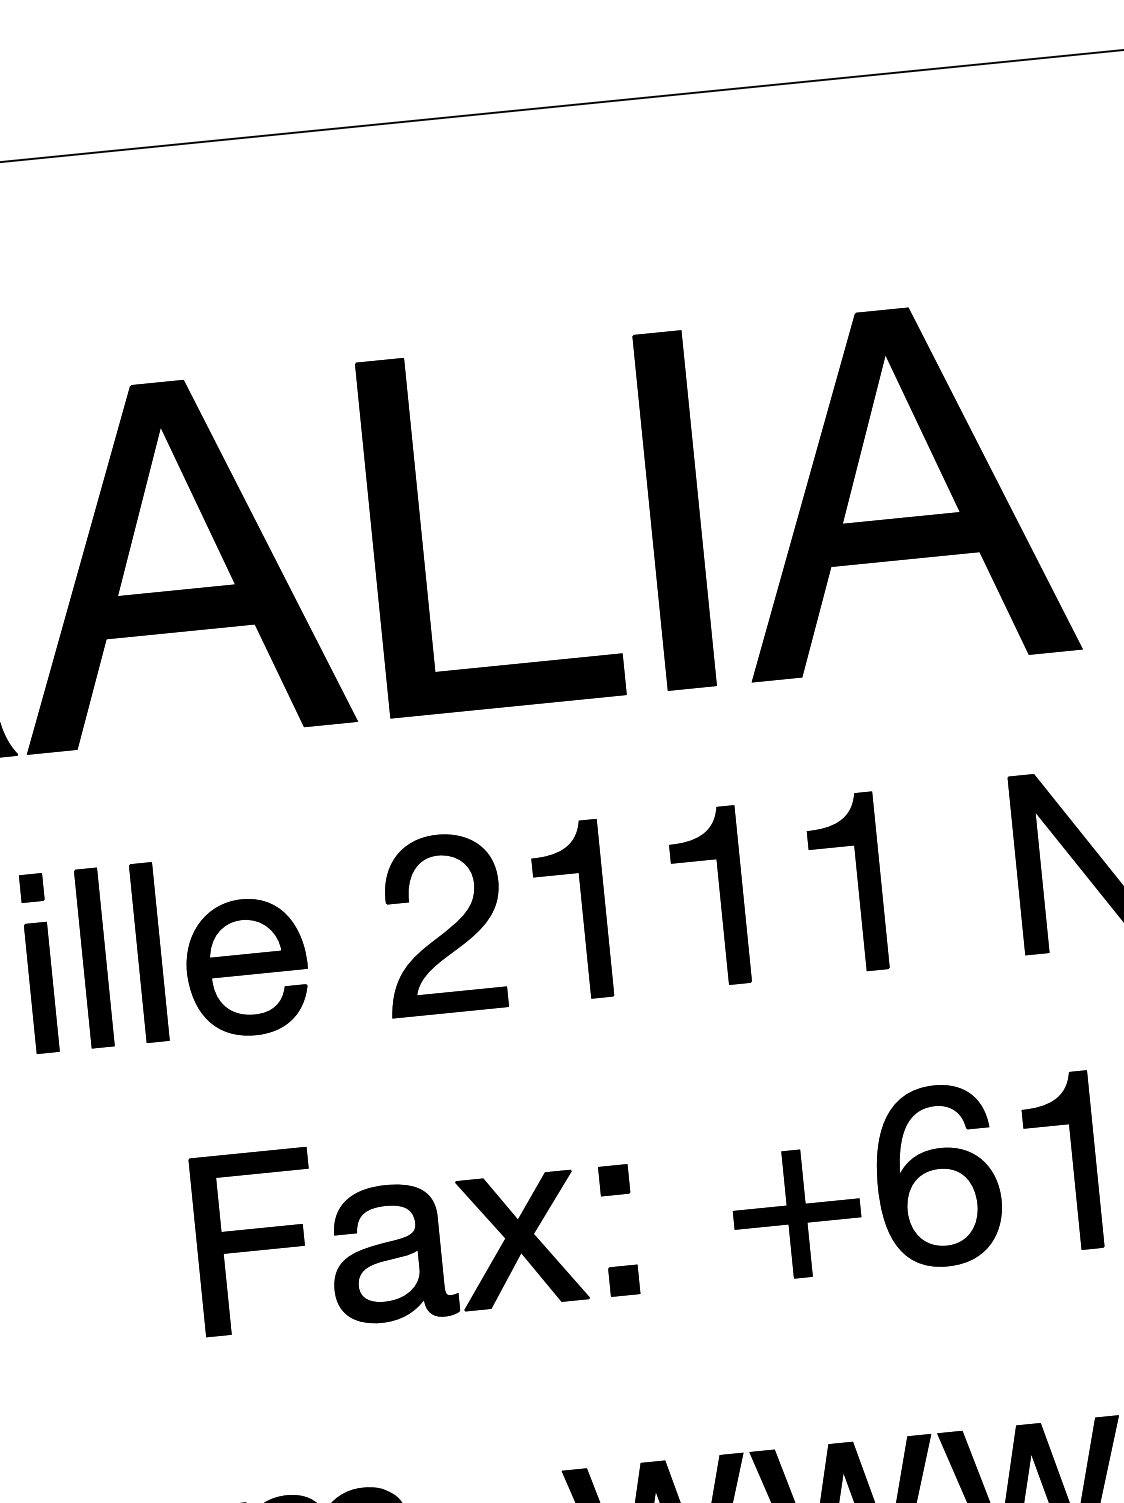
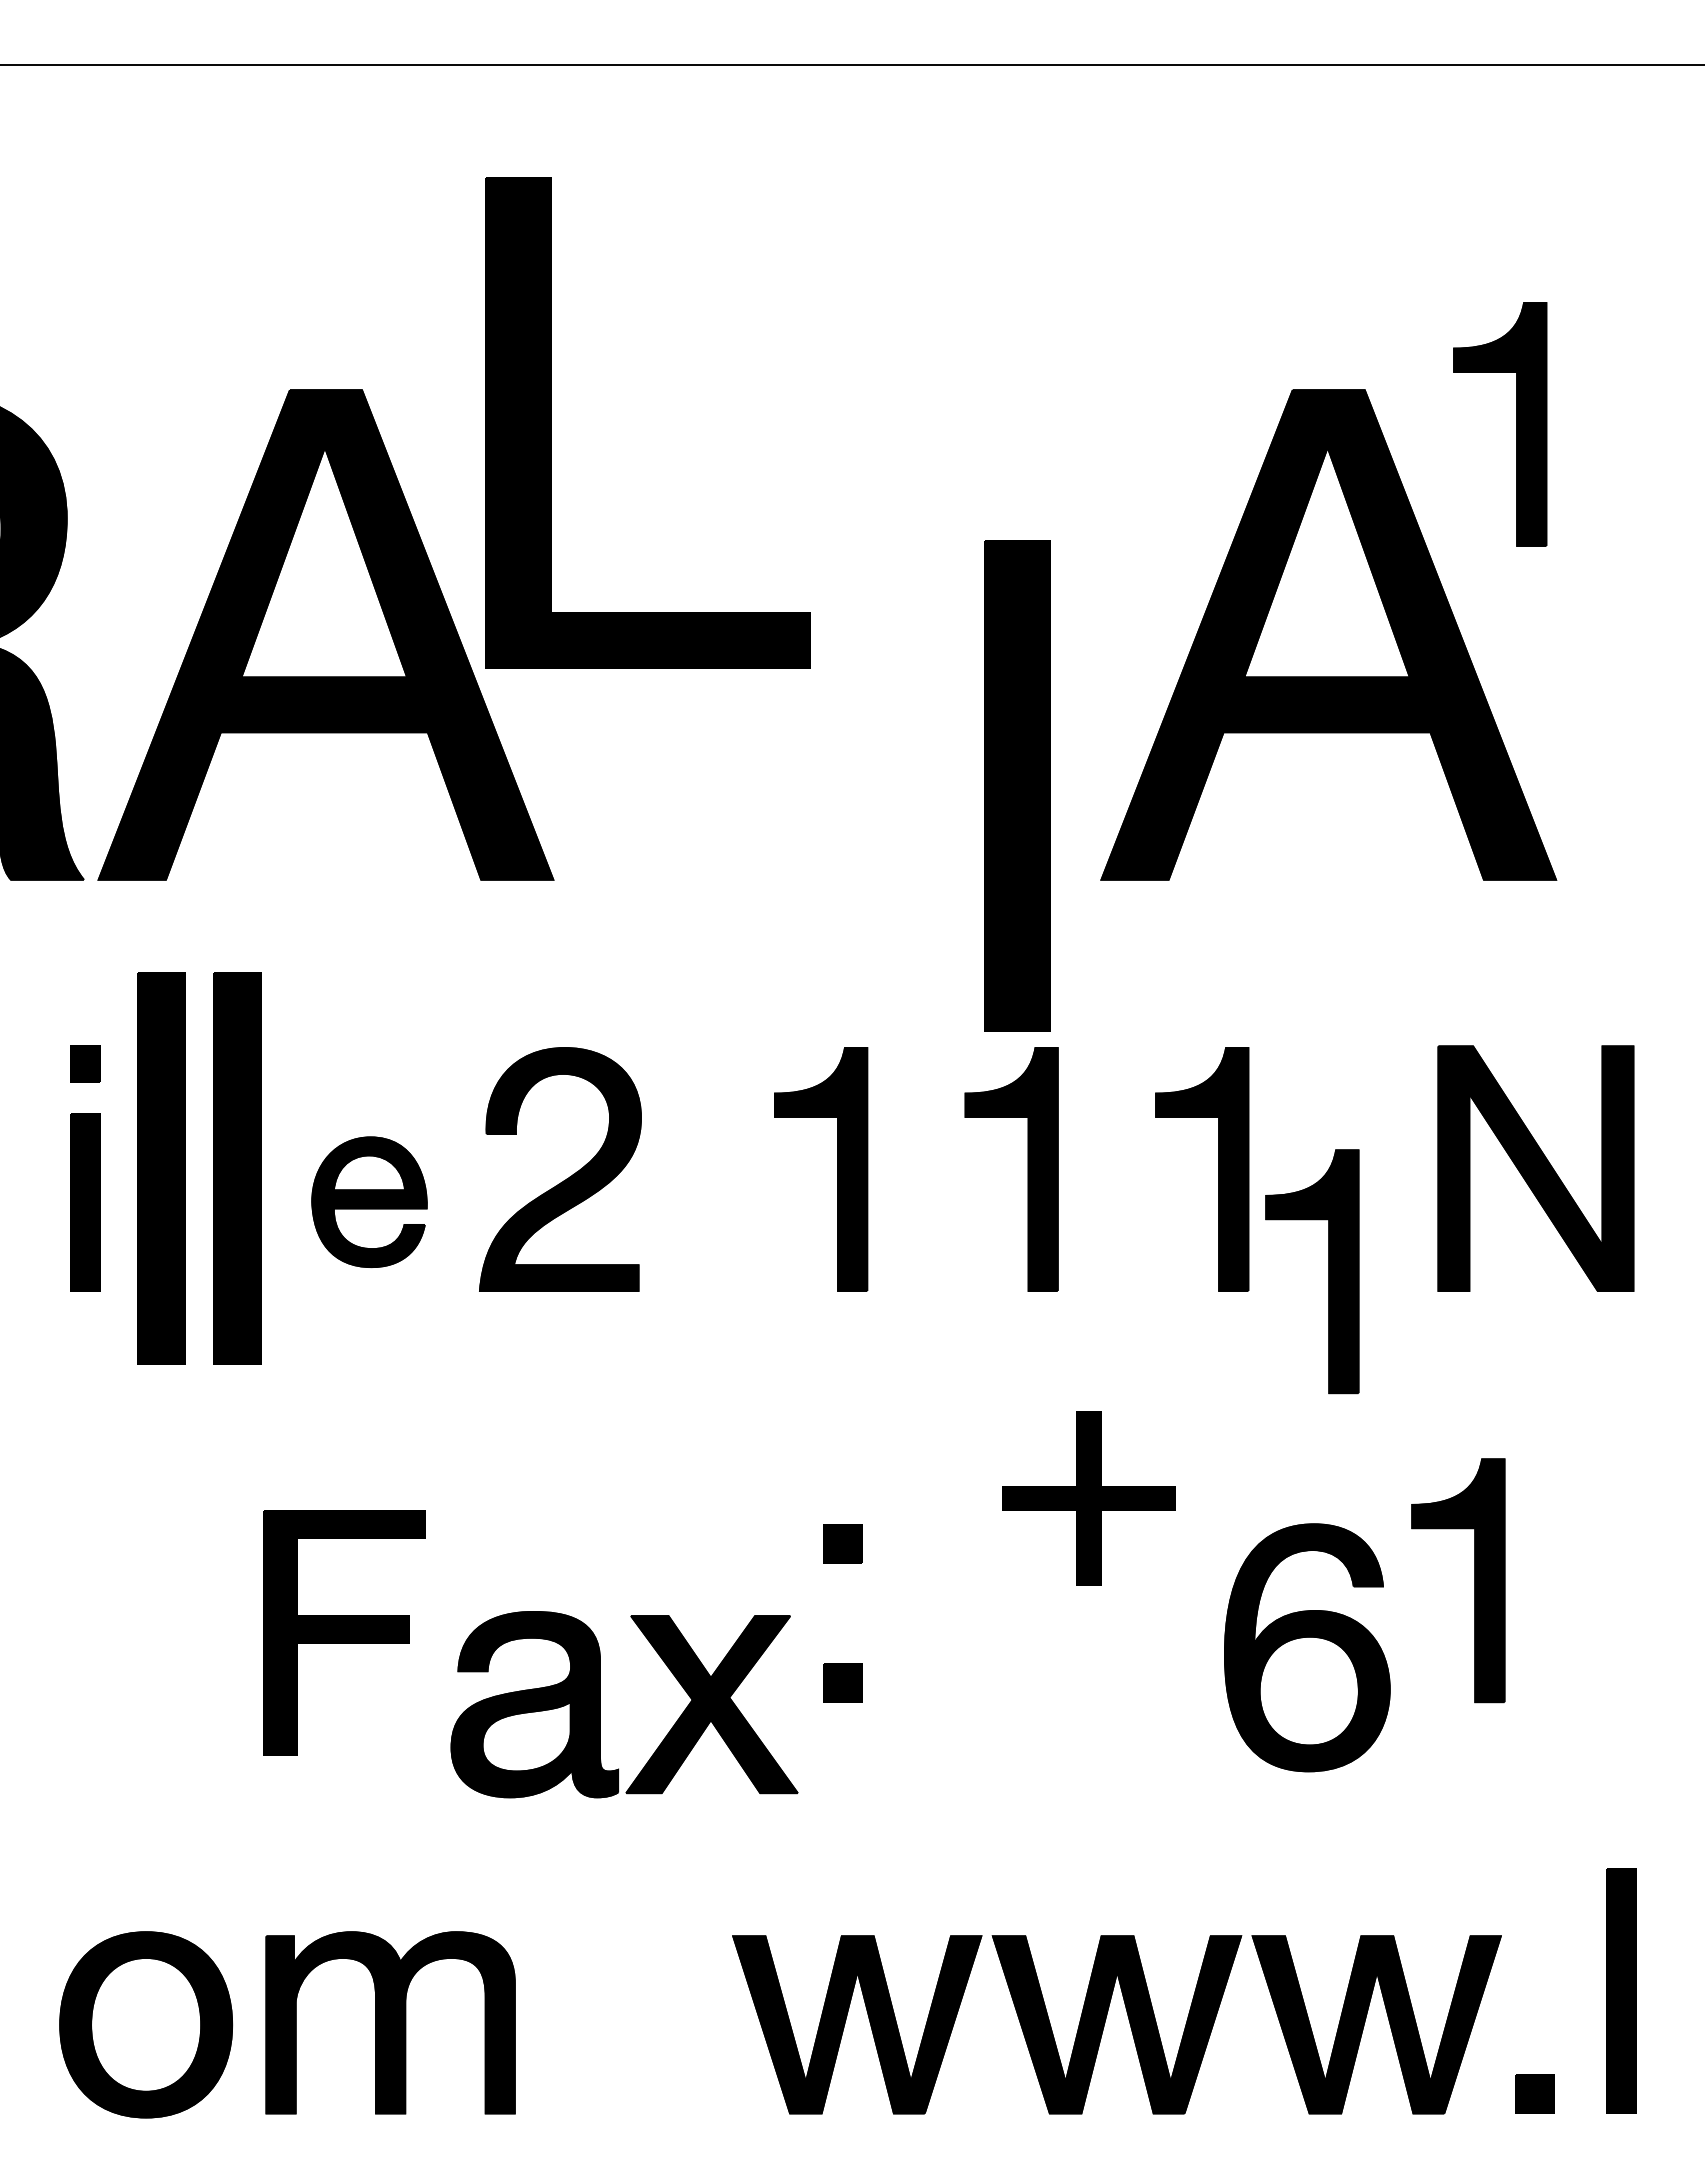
part: (1020, 322) -> (1516, 424), added
part: (674, 510) -> (1017, 785), moved
part: (420, 535) -> (551, 422), moved
part: (447, 929) -> (566, 1178), moved
part: (945, 948) -> (1328, 1271), added
part: (149, 952) -> (237, 1168), size x1.6
part: (94, 957) -> (161, 1168), size x1.6
part: (247, 966) -> (369, 1201), size x0.7
part: (938, 1175) -> (1307, 1647), moved
part: (796, 1214) -> (1088, 1498), moved
part: (256, 1241) -> (344, 1632), moved
part: (440, 1248) -> (600, 1704), moved

